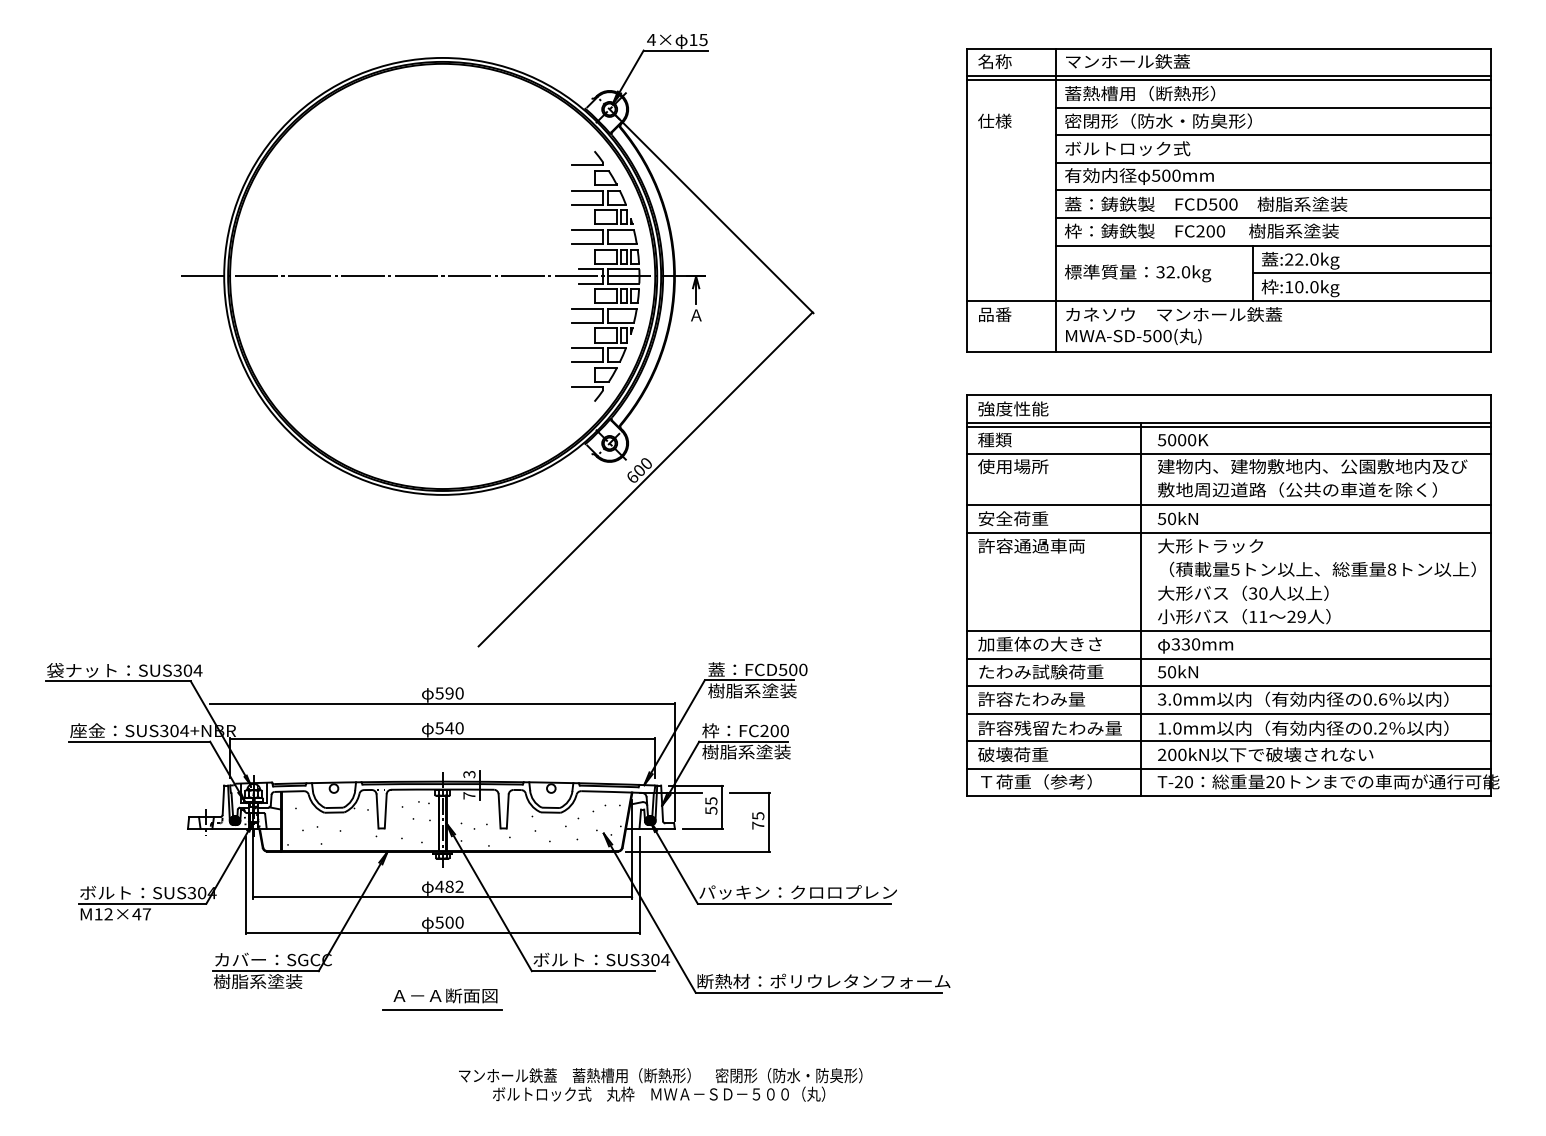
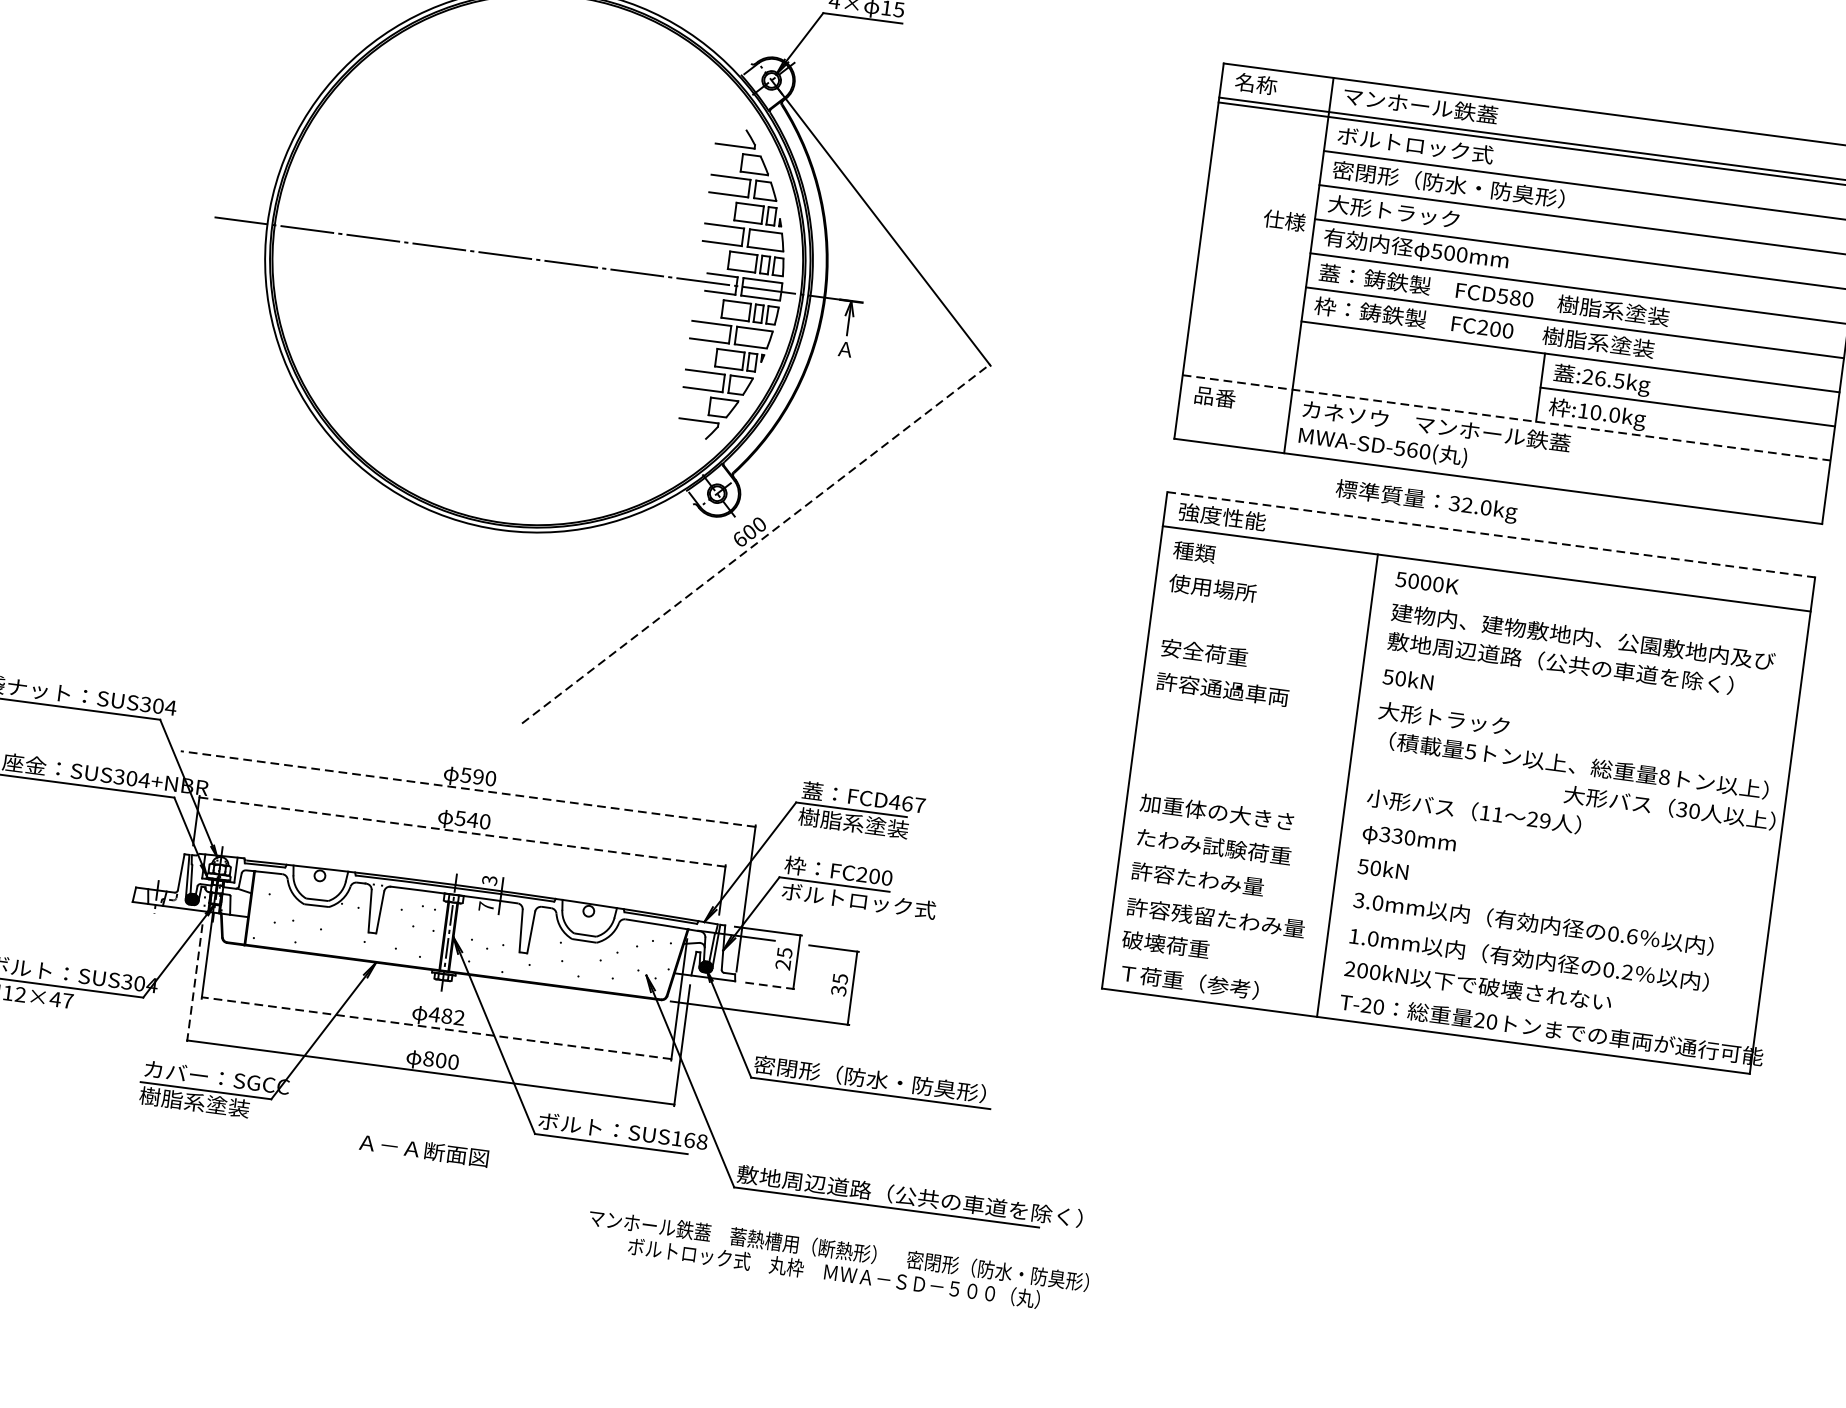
text: (1140, 93) -> (1431, 147), 蓄熱槽用（断熱形） -> ボルトロック式
text: (994, 120) -> (1284, 219), moved
text: (1127, 148) -> (1406, 213), ボルトロック式 -> 大形トラック
text: (1223, 204) -> (1515, 298), FCD500 -> FCD580
text: (1306, 259) -> (1609, 379), :22.0kg -> :26.5kg
text: (1138, 273) -> (1427, 501), moved
line: (1228, 300) -> (1506, 417), solid -> dashed
text: (1157, 336) -> (1412, 450), MWA-SD-500( -> MWA-SD-560(
line: (1228, 395) -> (1490, 535), solid -> dashed
line: (1228, 426) -> (1485, 573), removed
line: (1228, 454) -> (1481, 608), removed
line: (646, 479) -> (756, 544), solid -> dashed
line: (1228, 505) -> (1472, 671), removed
line: (1228, 532) -> (1468, 704), removed
text: (1243, 592) -> (1670, 806), moved
line: (1228, 631) -> (1452, 827), removed
line: (1228, 658) -> (1447, 860), removed
text: (792, 669) -> (906, 803), FCD500 -> FCD467
line: (1228, 686) -> (1443, 895), removed
line: (442, 704) -> (467, 789), solid -> dashed
line: (1228, 713) -> (1438, 928), removed
line: (442, 738) -> (462, 831), solid -> dashed
line: (1228, 741) -> (1434, 963), removed
text: (764, 751) -> (858, 900), 樹脂系塗装 -> ボルトロック式
line: (1228, 768) -> (1429, 996), removed
text: (711, 810) -> (783, 964), 55 -> 25
text: (758, 825) -> (839, 990), 75 -> 35
line: (702, 828) -> (769, 985), solid -> dashed
line: (245, 885) -> (194, 981), solid -> dashed
text: (797, 891) -> (876, 1078), パッキン：クロロプレン -> 密閉形（防水・防臭形）
line: (442, 897) -> (436, 1028), solid -> dashed
text: (439, 922) -> (428, 1058), 500 -> 800
text: (655, 959) -> (689, 1139), SUS304 -> SUS168
text: (836, 980) -> (910, 1195), 断熱材：ポリウレタンフォーム -> 敷地周辺道路（公共の車道を除く）
line: (442, 1010) -> (418, 1168), removed
text: (660, 1084) -> (837, 1261), moved

